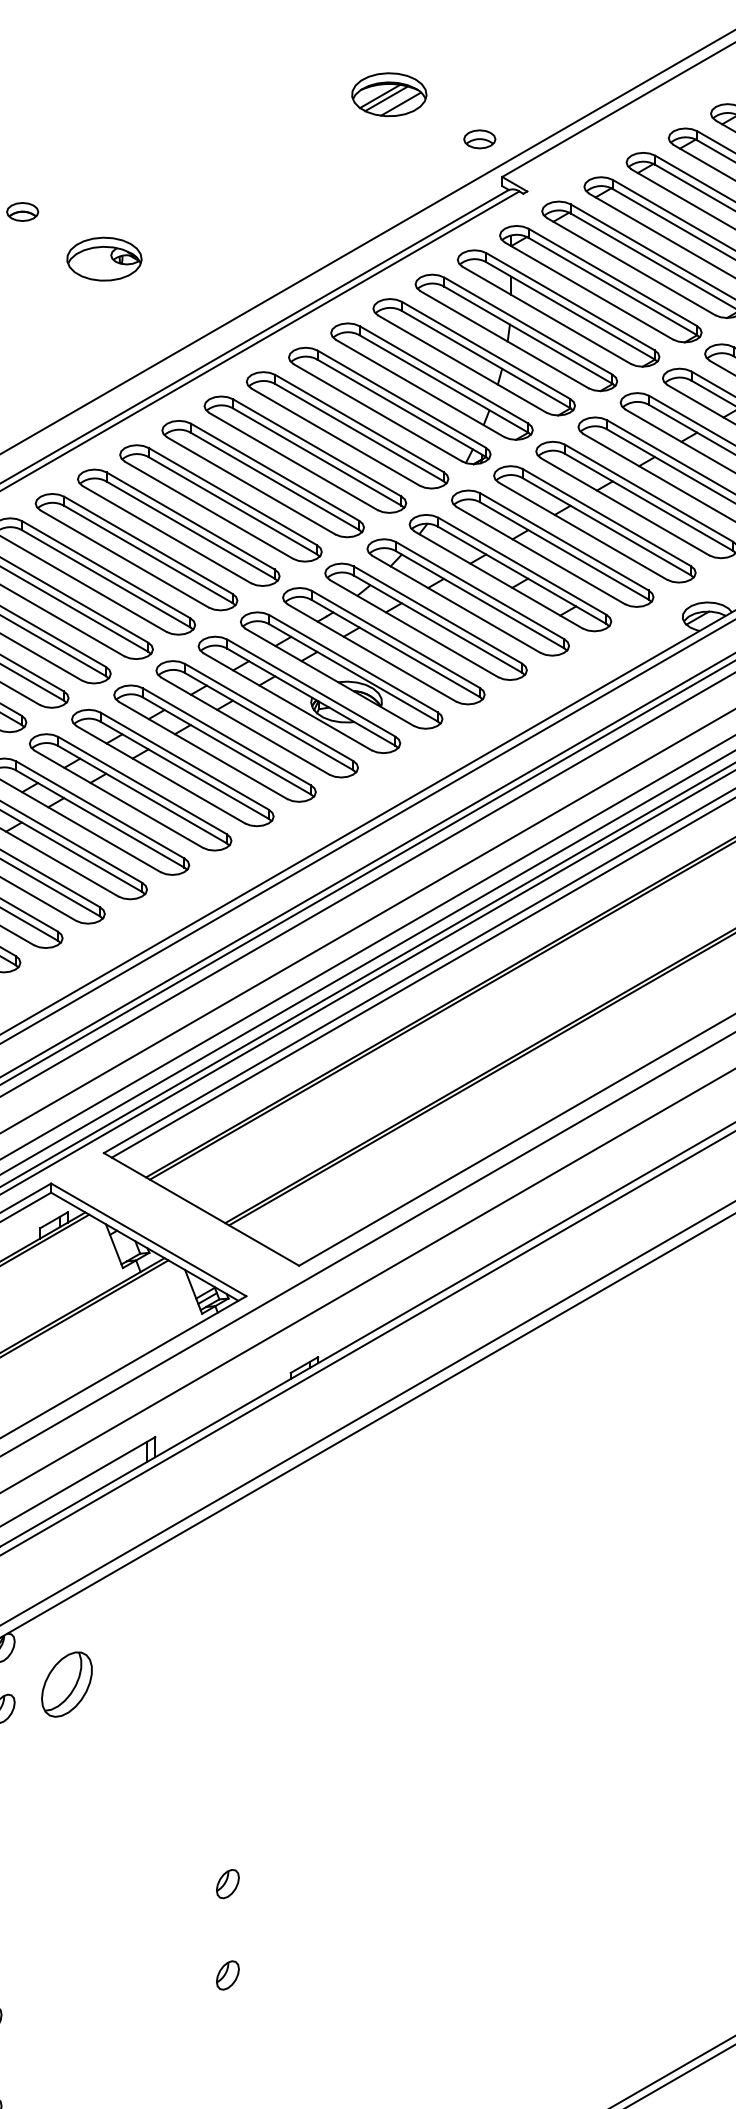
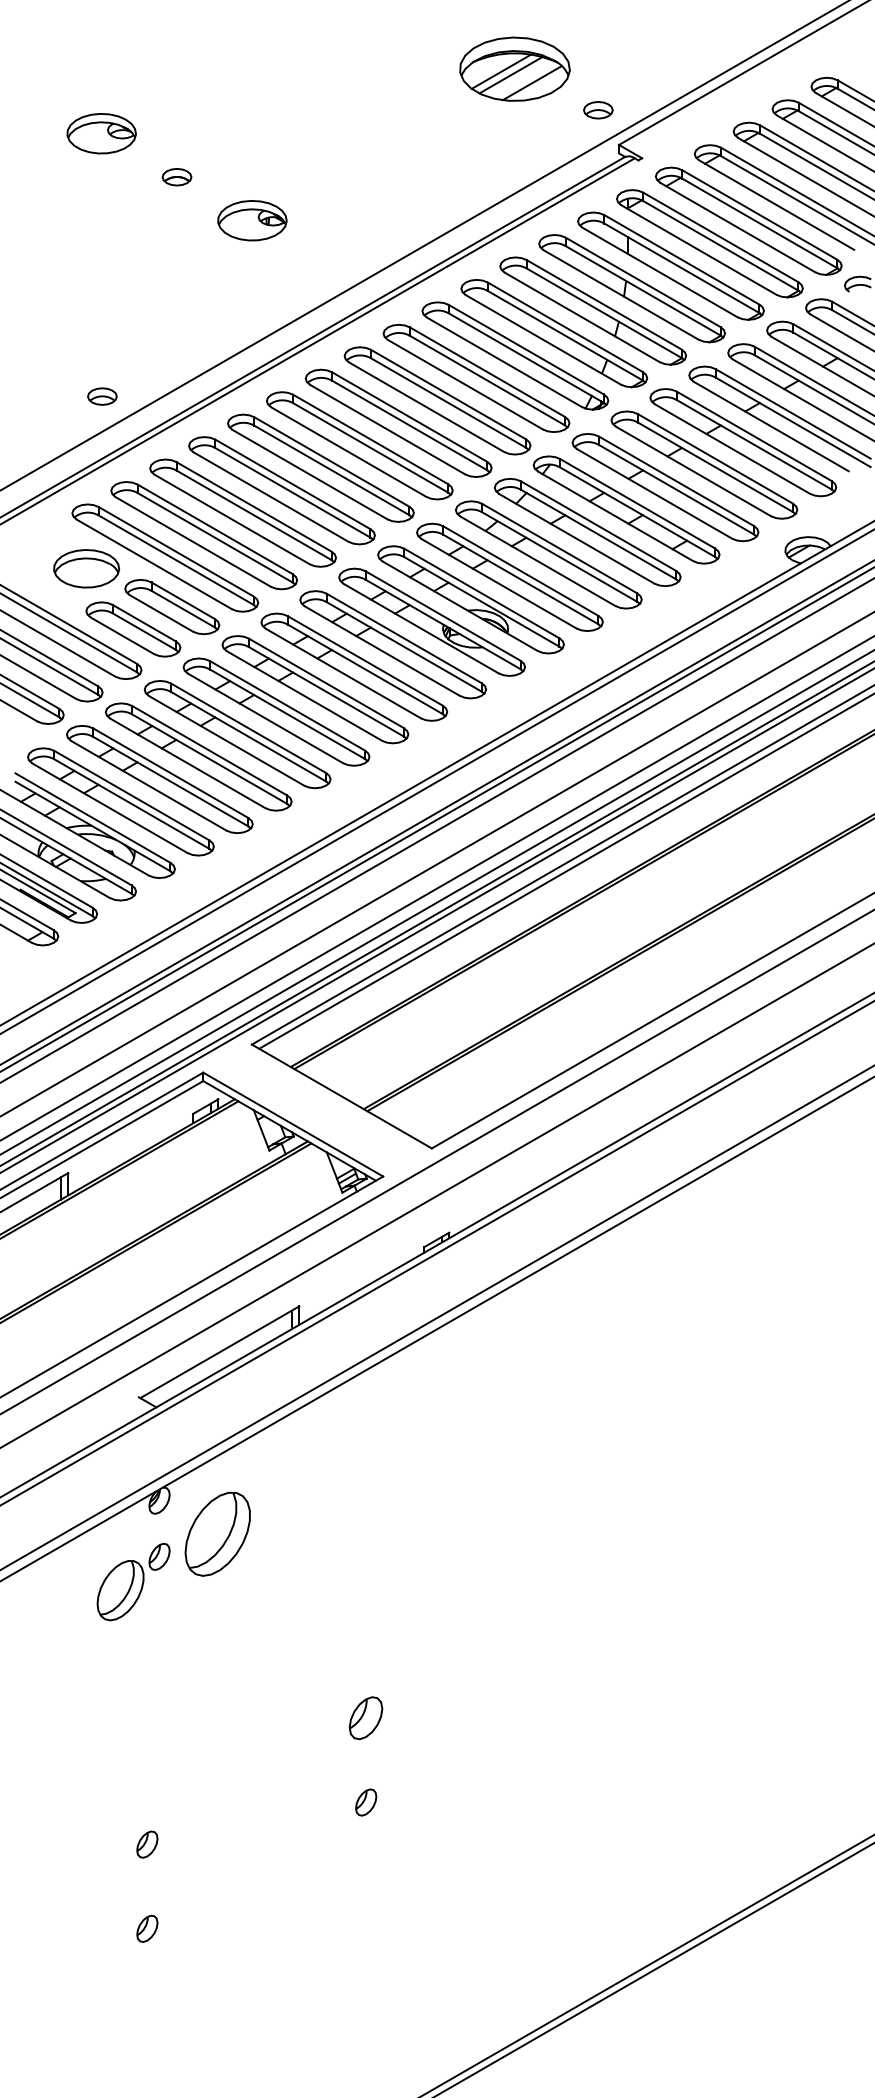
part: (388, 94) -> (514, 68), size x1.6
part: (66, 1684) -> (217, 1534), size x1.4
part: (228, 1884) -> (366, 1718), size x1.6

